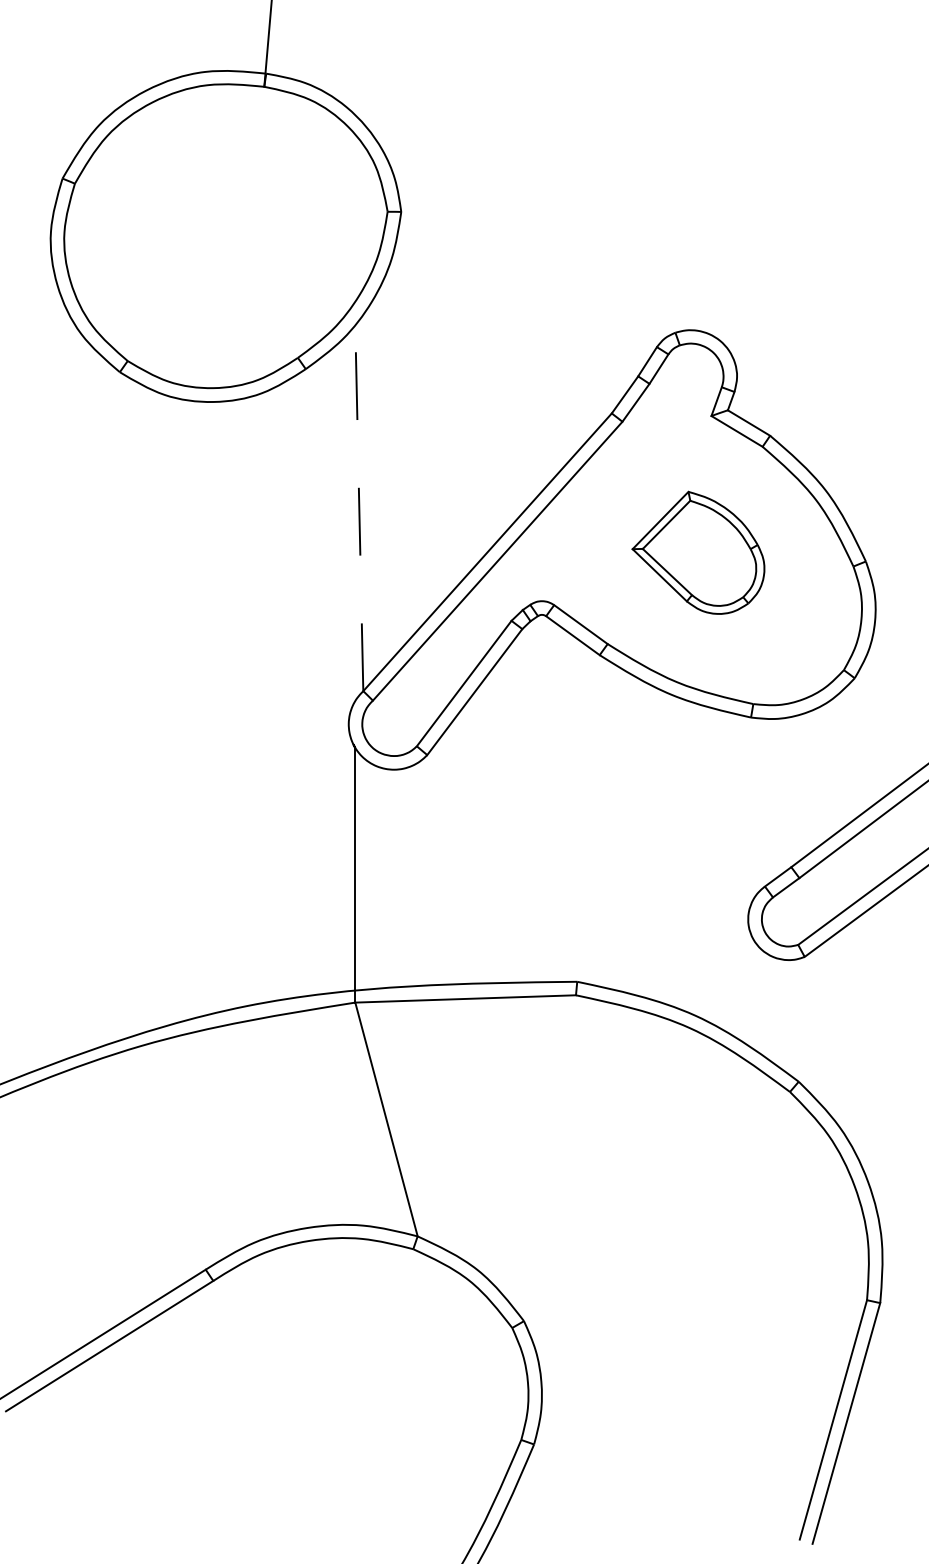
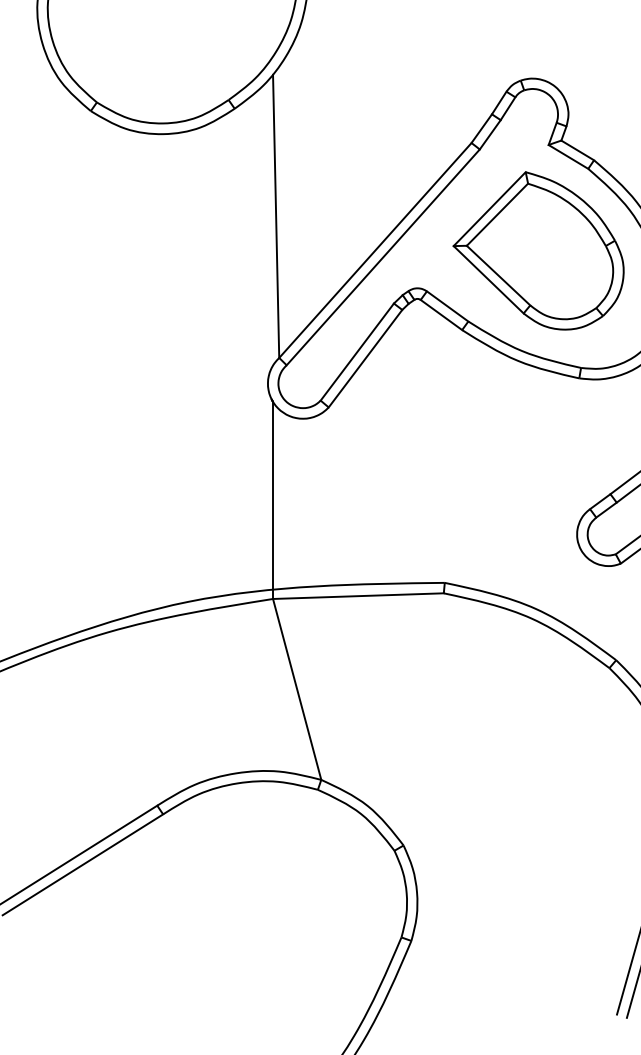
line: (359, 508) -> (276, 216), dashed -> solid
part: (698, 552) -> (538, 250), size x1.67

